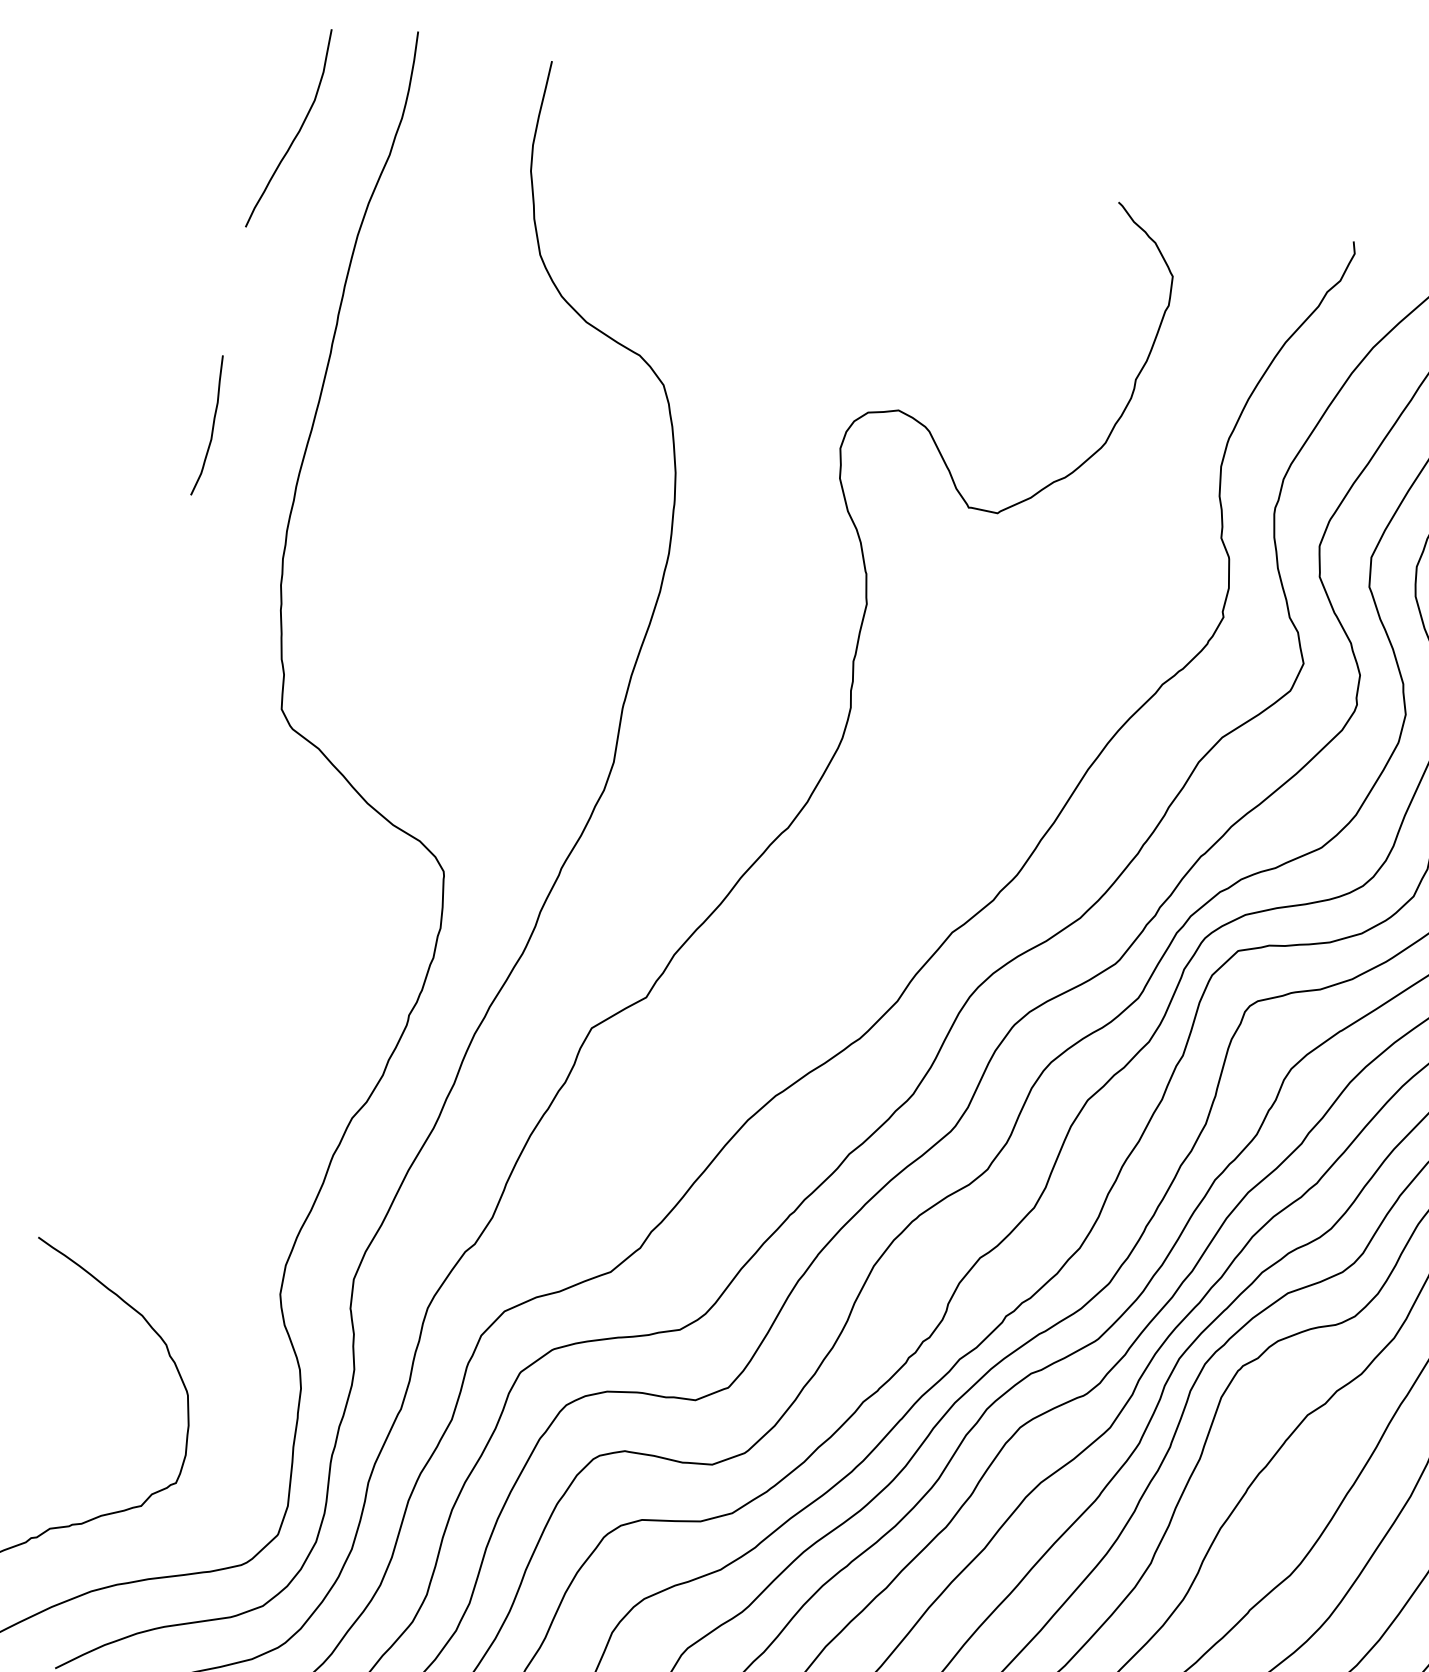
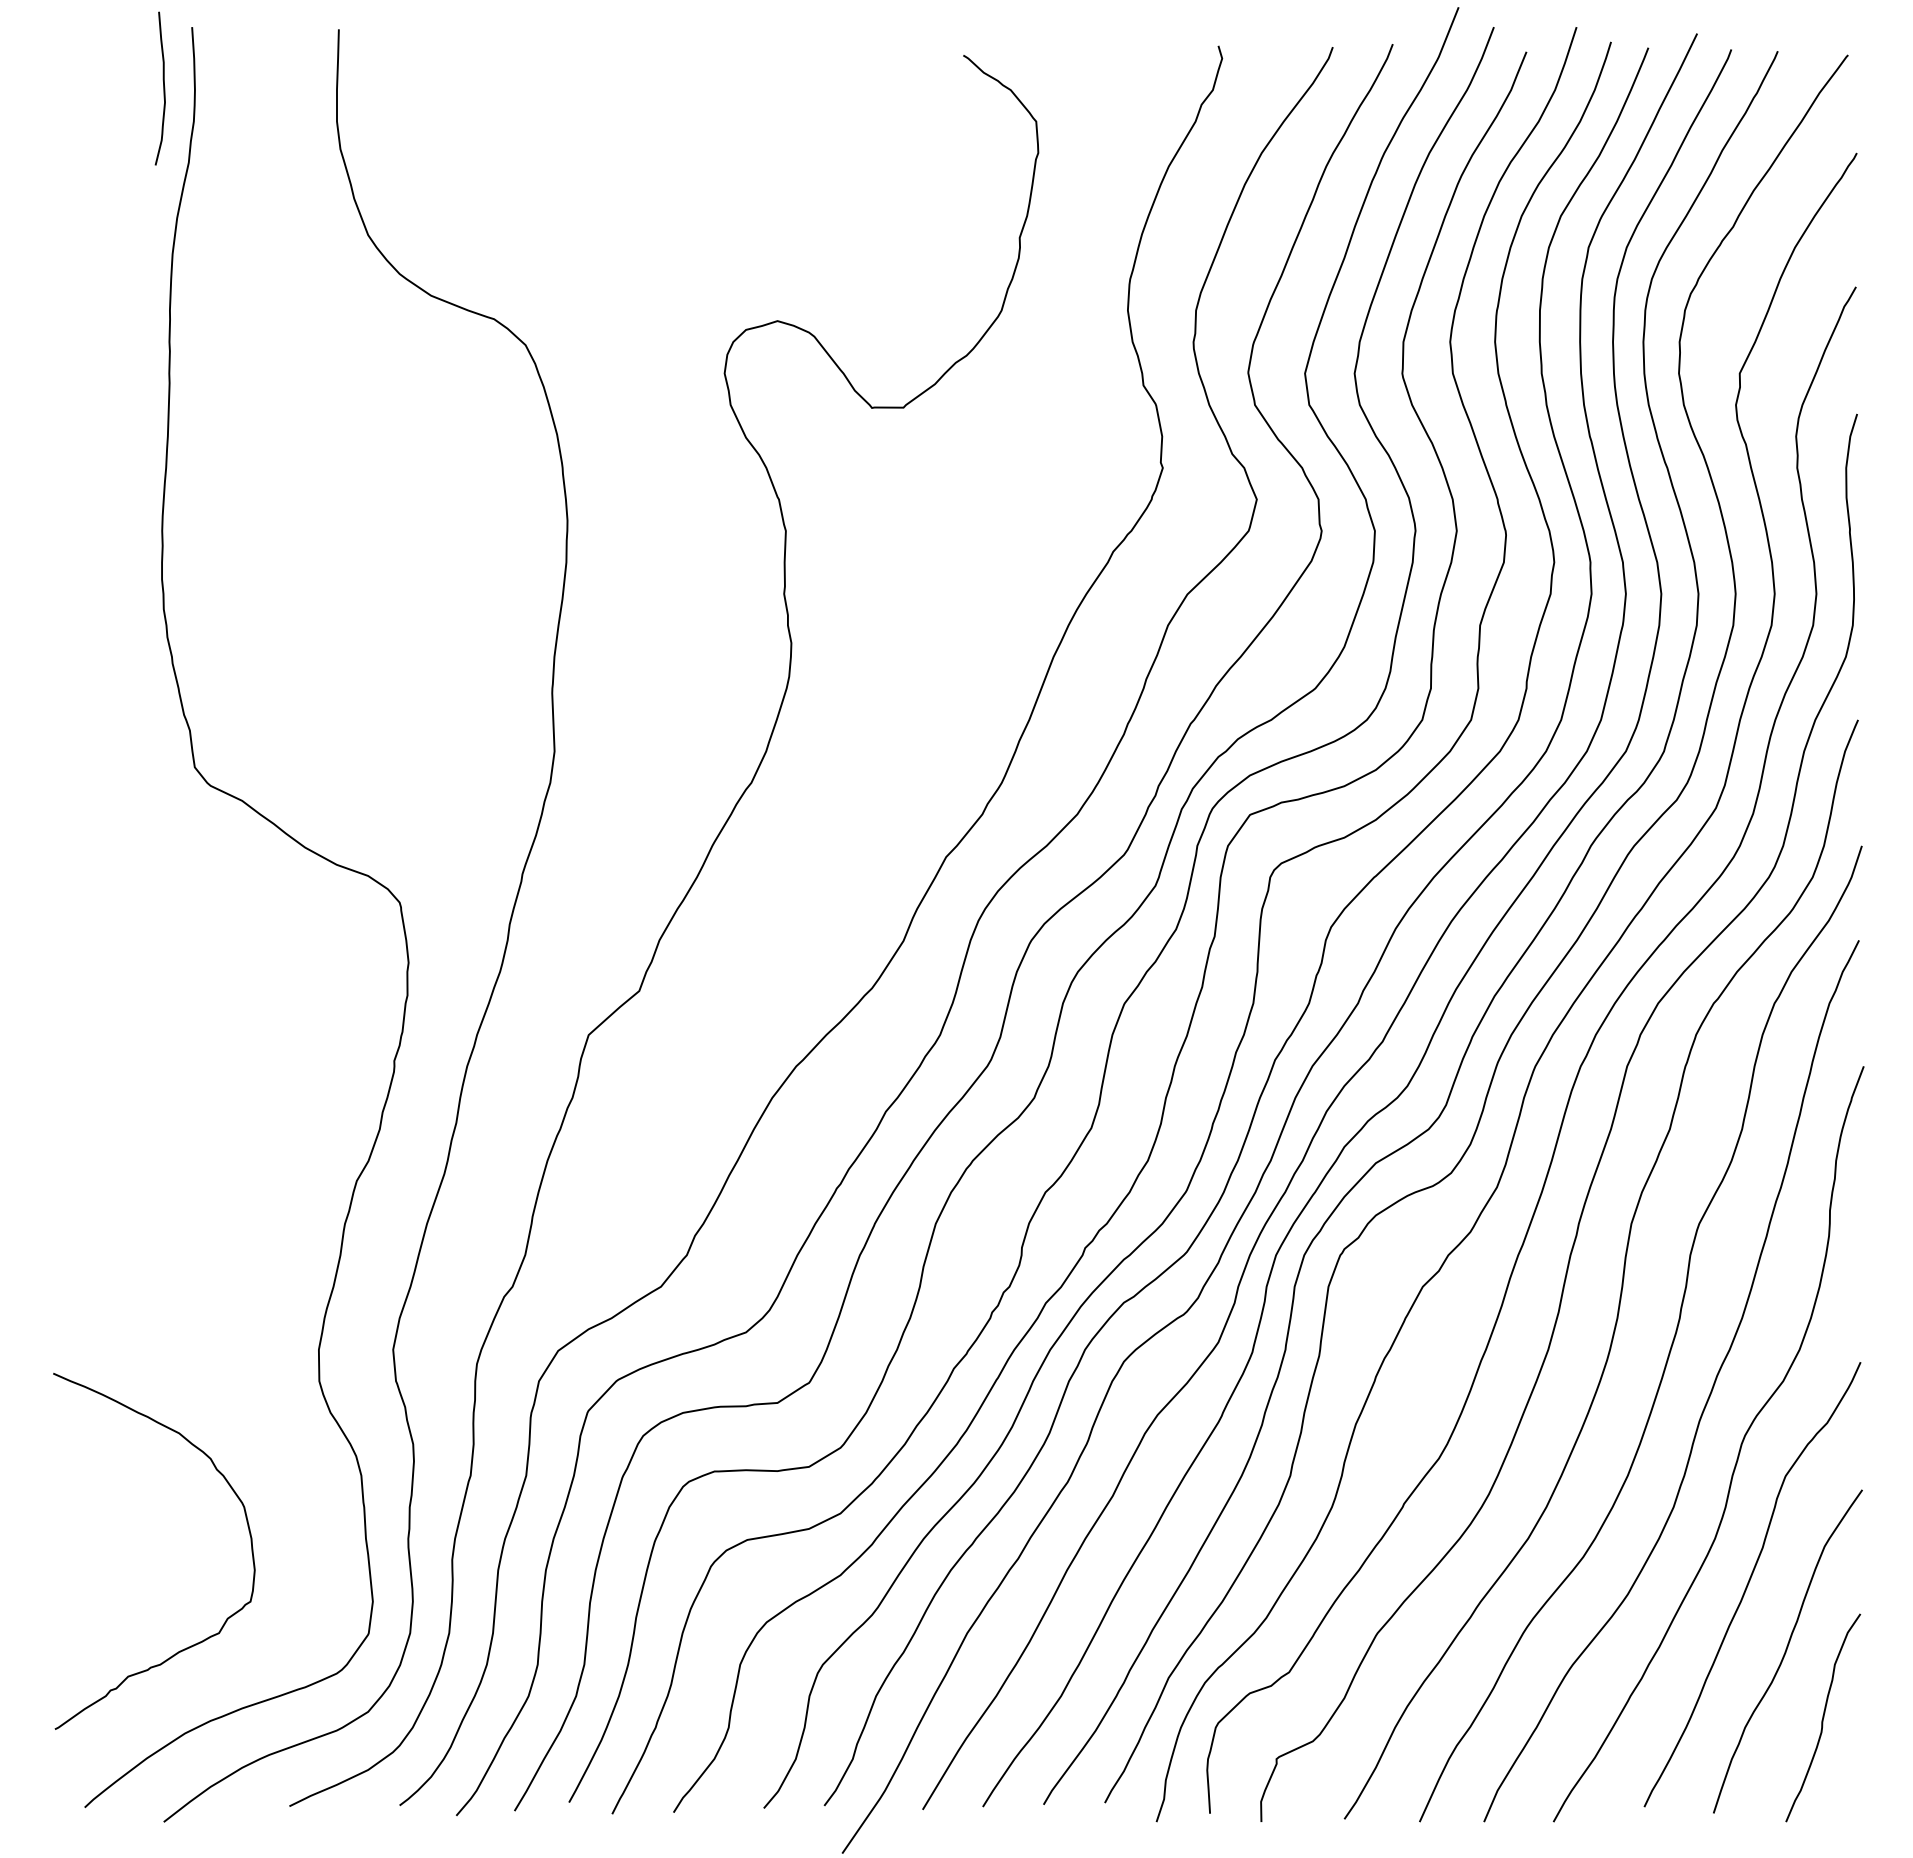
curve: (296, 133) -> (86, 160), removed
curve: (212, 426) -> (163, 88), moved

